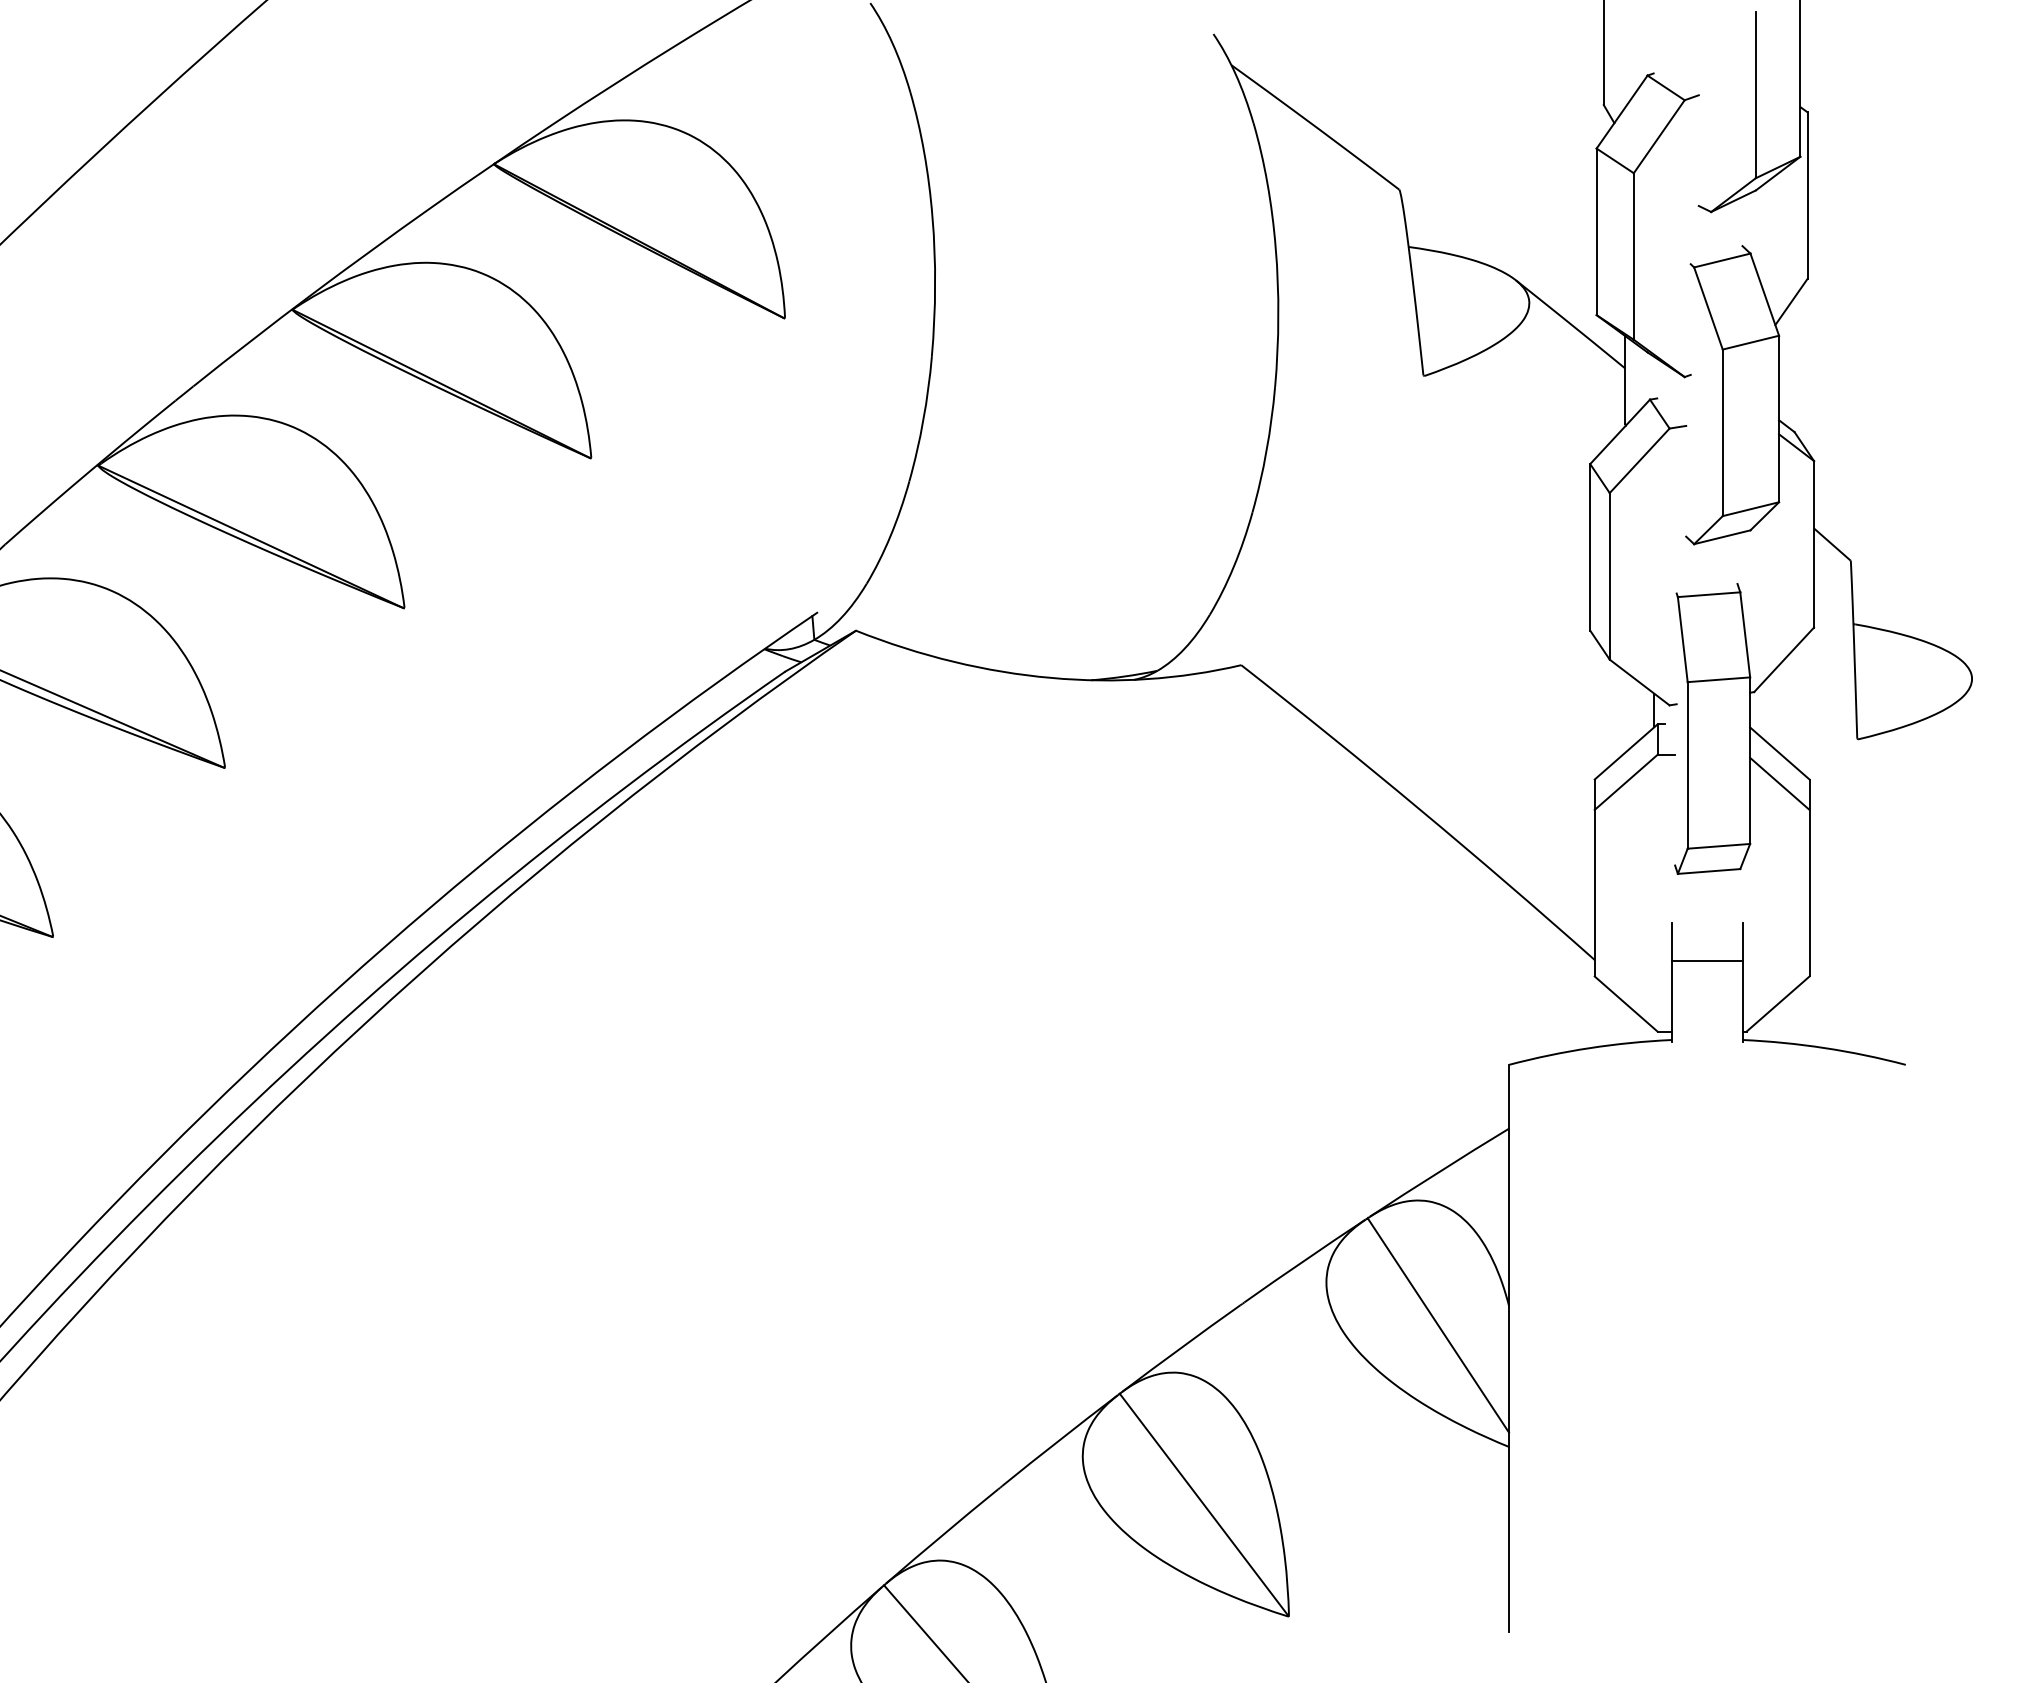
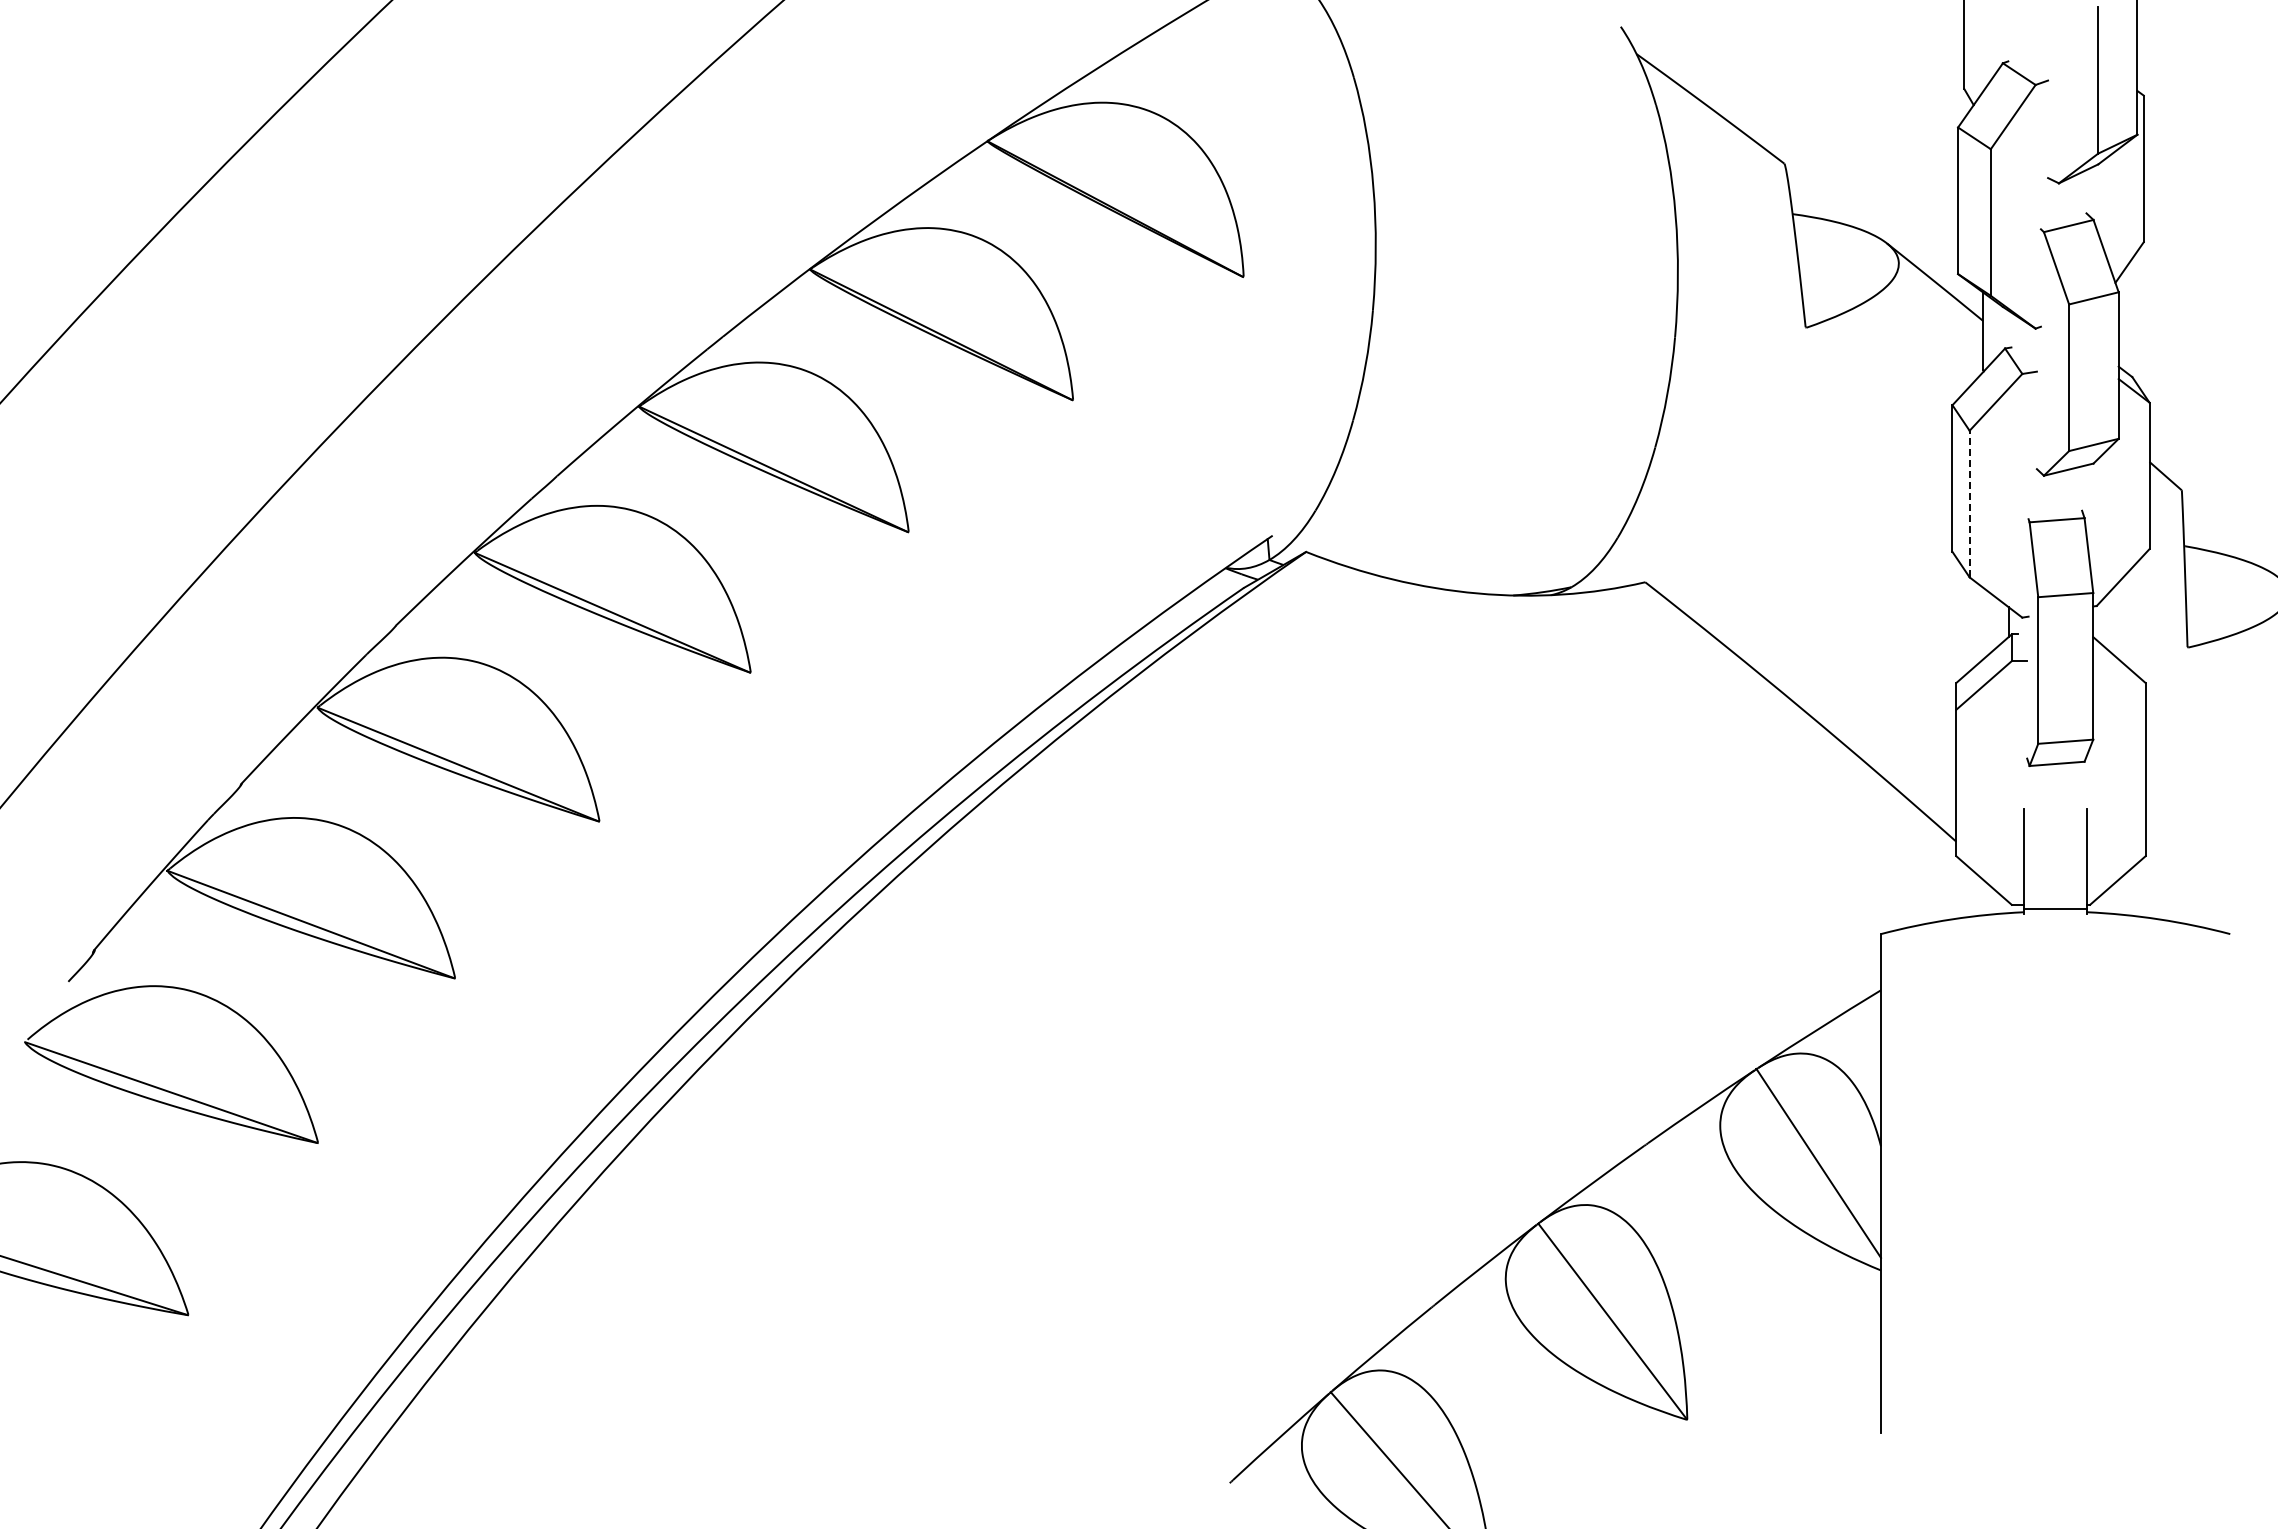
line: (1609, 575) -> (1969, 503), solid -> dashed
line: (1779, 783) -> (2119, 686), removed
line: (1707, 960) -> (2055, 908), moved

